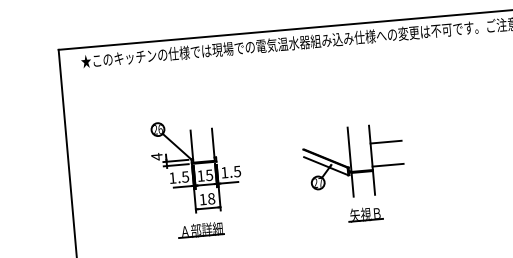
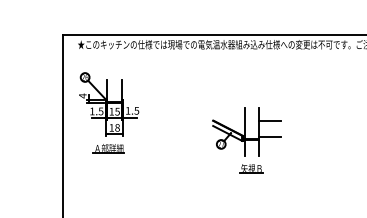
part: (354, 174) -> (246, 140), moved
part: (197, 177) -> (109, 112), moved

